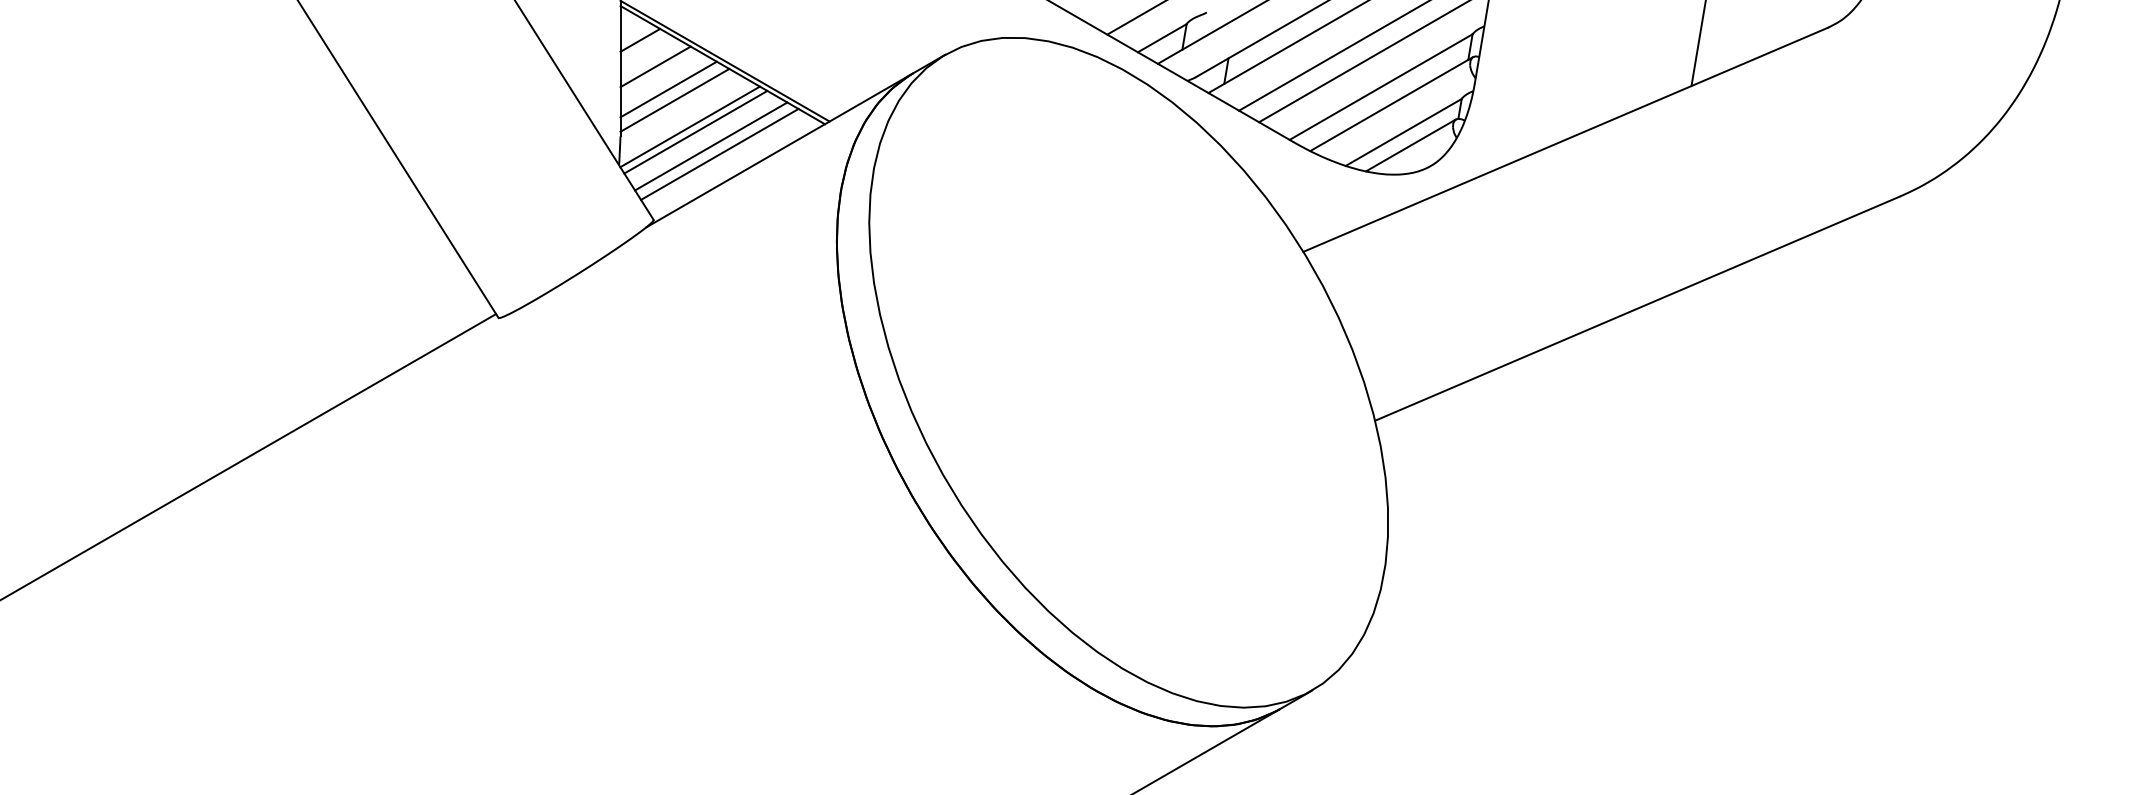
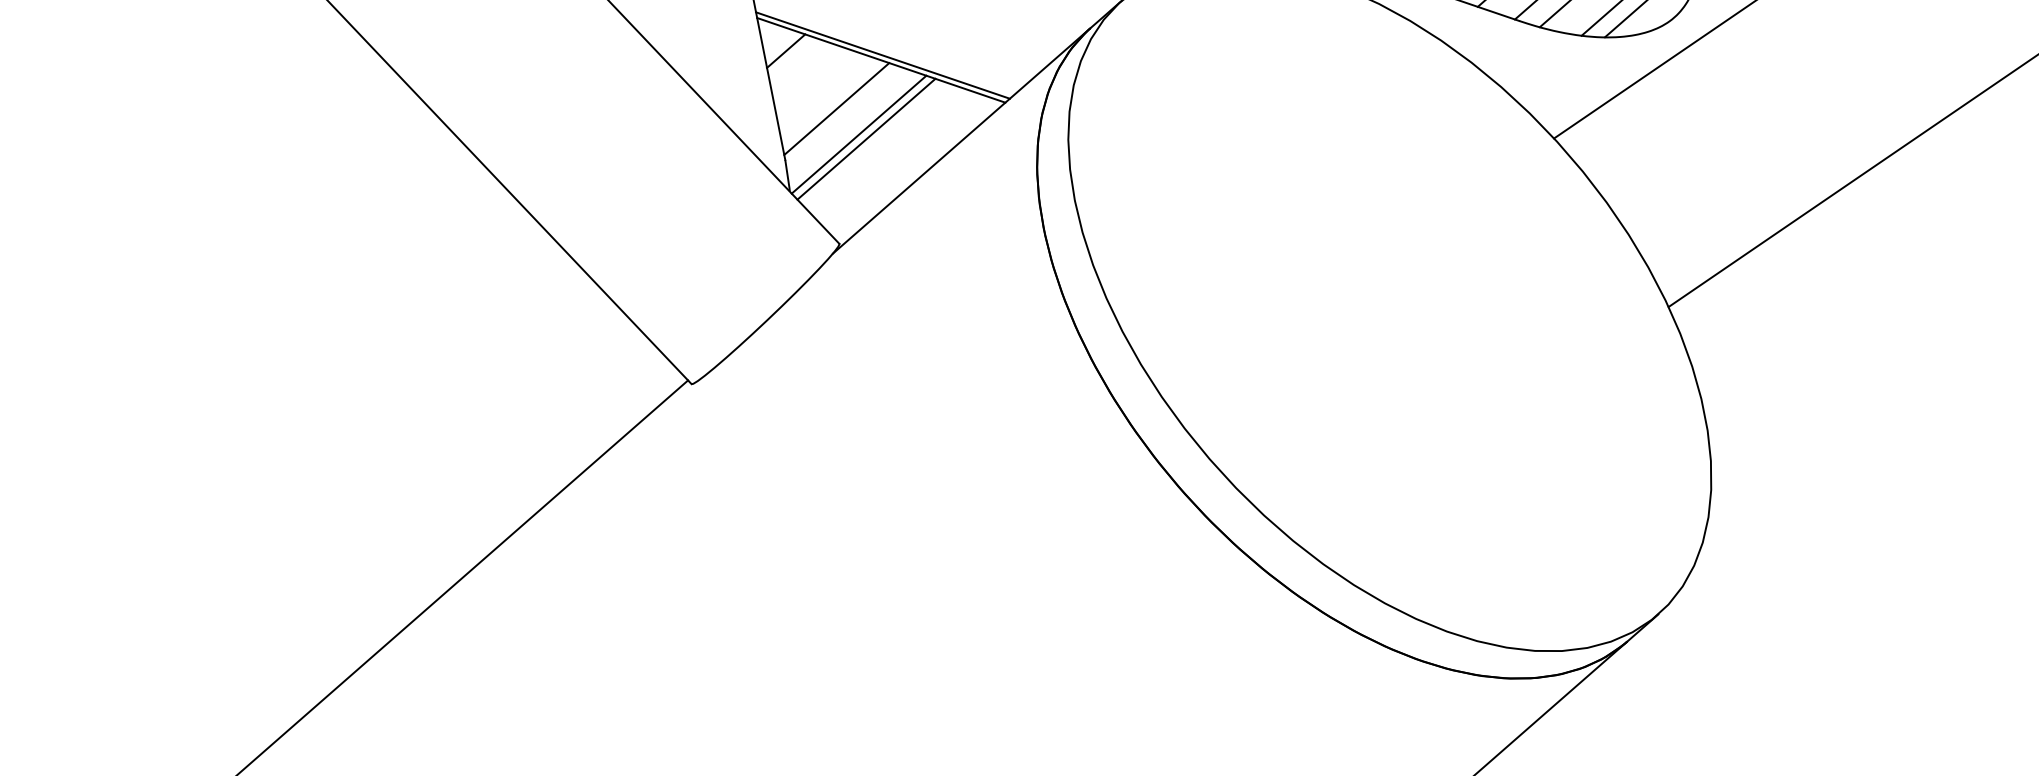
line: (655, 66) -> (808, 76), removed
line: (668, 89) -> (827, 98), removed
line: (711, 146) -> (886, 151), removed
line: (719, 153) -> (896, 157), removed

